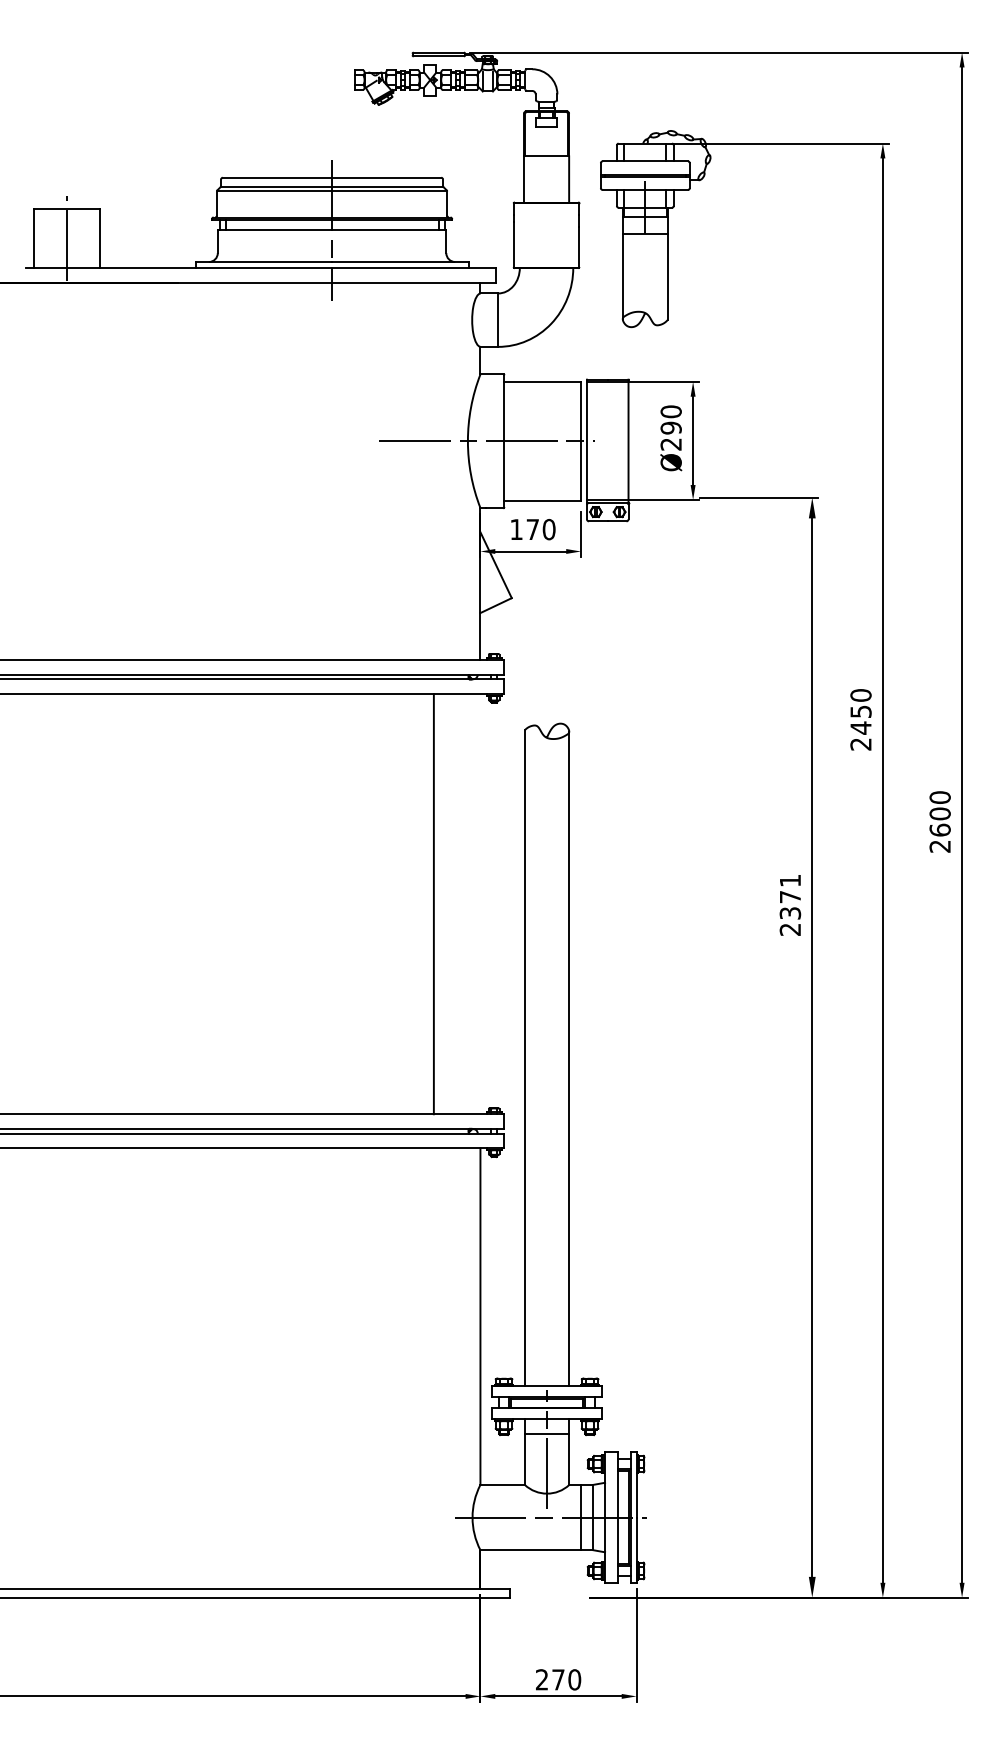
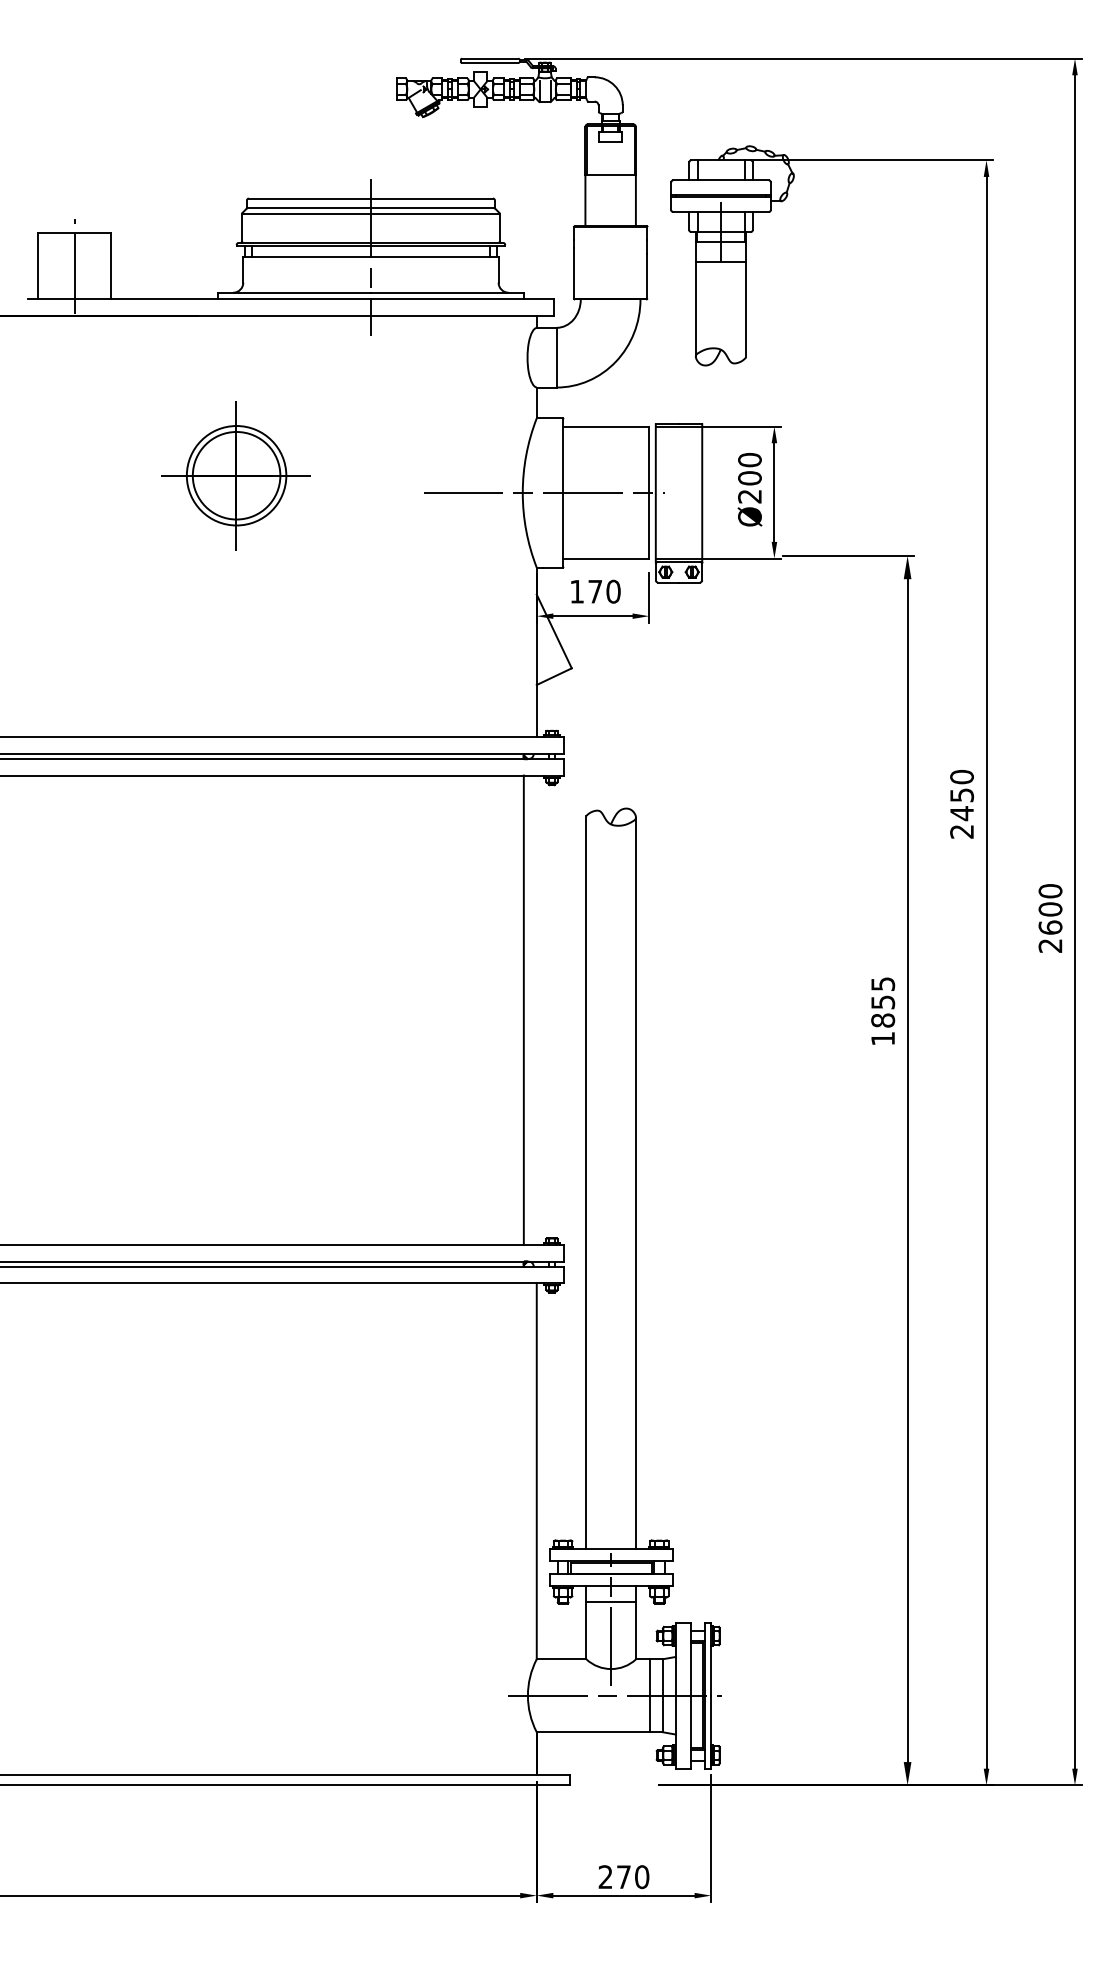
part: (210, 425) -> (235, 475), added
text: (670, 427) -> (749, 477), Ø290 -> Ø200
line: (433, 904) -> (523, 1010), moved
text: (790, 904) -> (883, 1010), 2371 -> 1855

